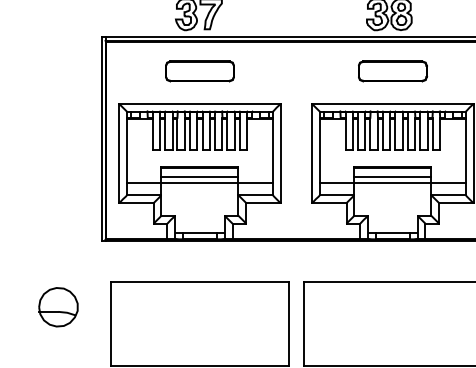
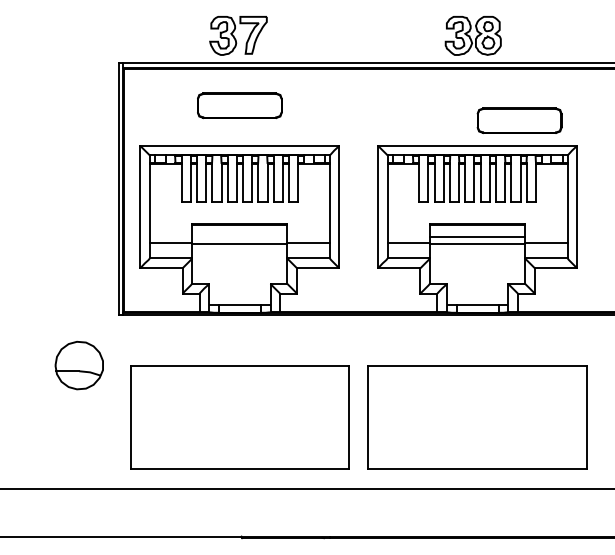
part: (392, 71) -> (519, 120), moved
line: (199, 177) -> (239, 236), removed
part: (57, 307) -> (78, 365), moved

